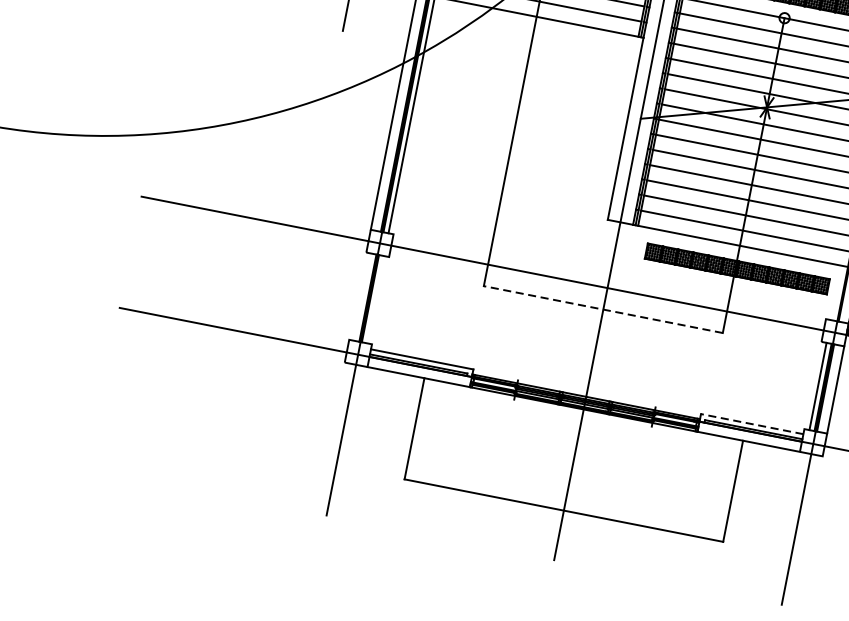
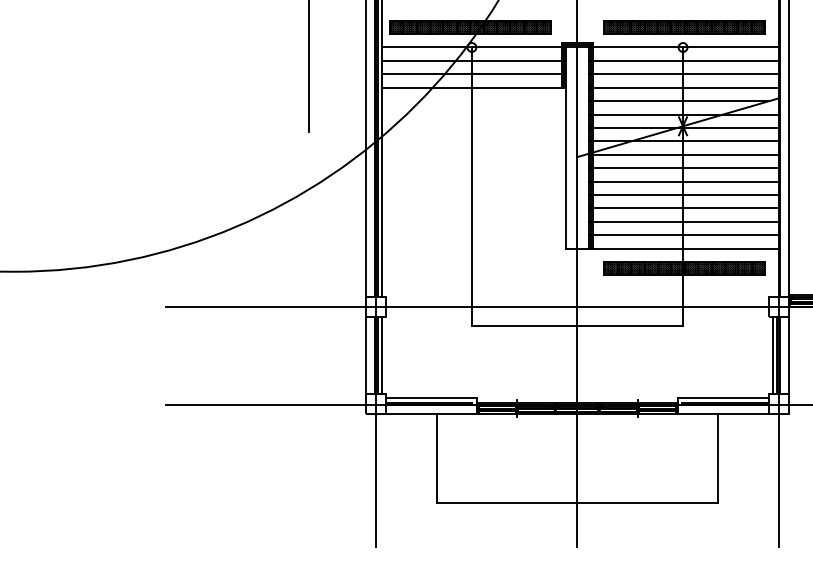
line: (358, 295) -> (366, 354), added
line: (375, 298) -> (381, 354), added
line: (603, 309) -> (577, 325), dashed -> solid
line: (751, 424) -> (722, 398), dashed -> solid

